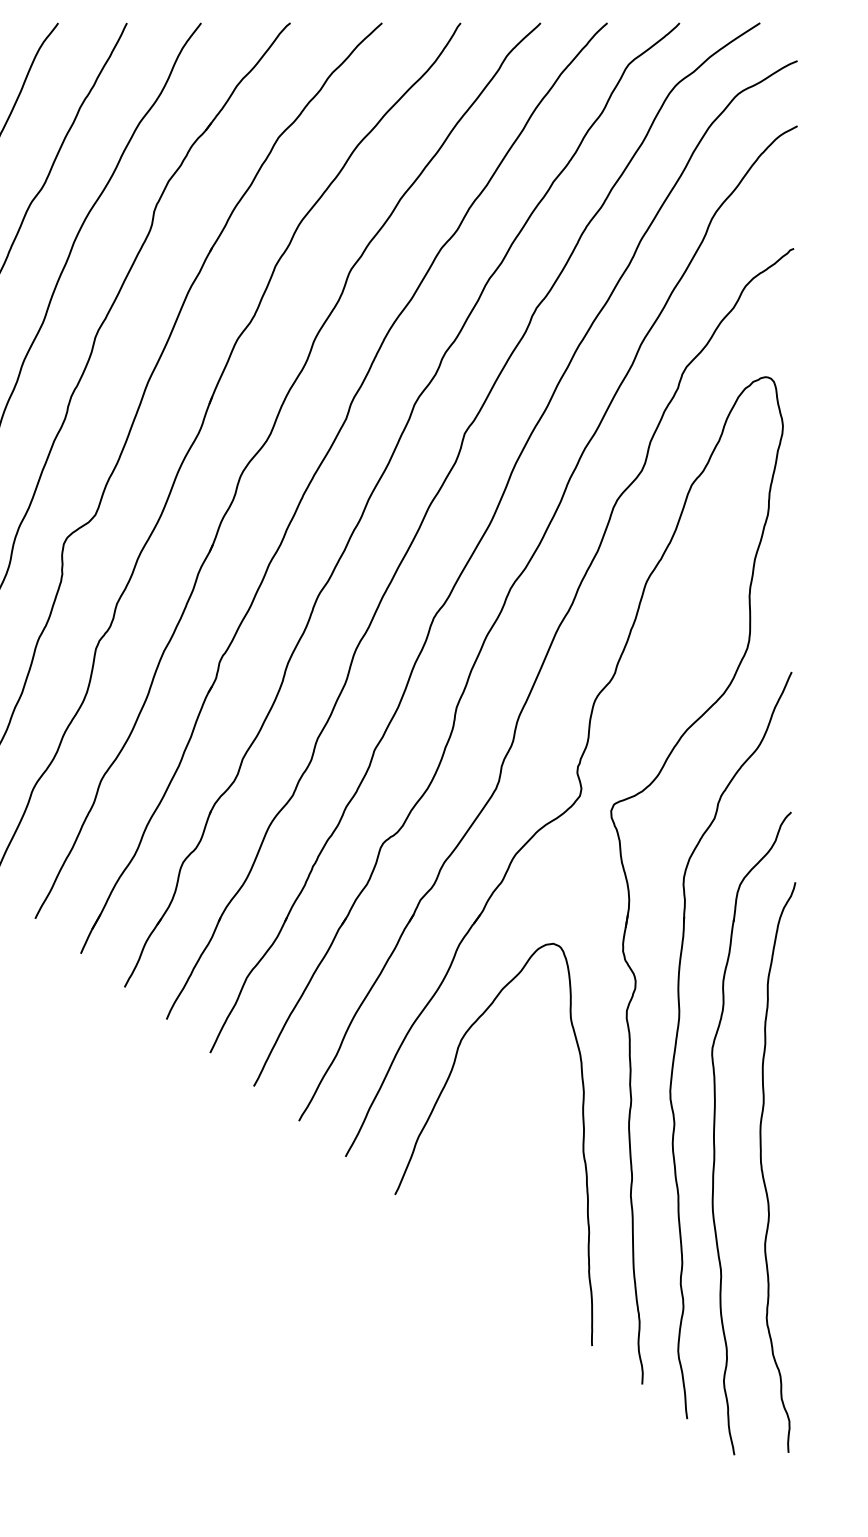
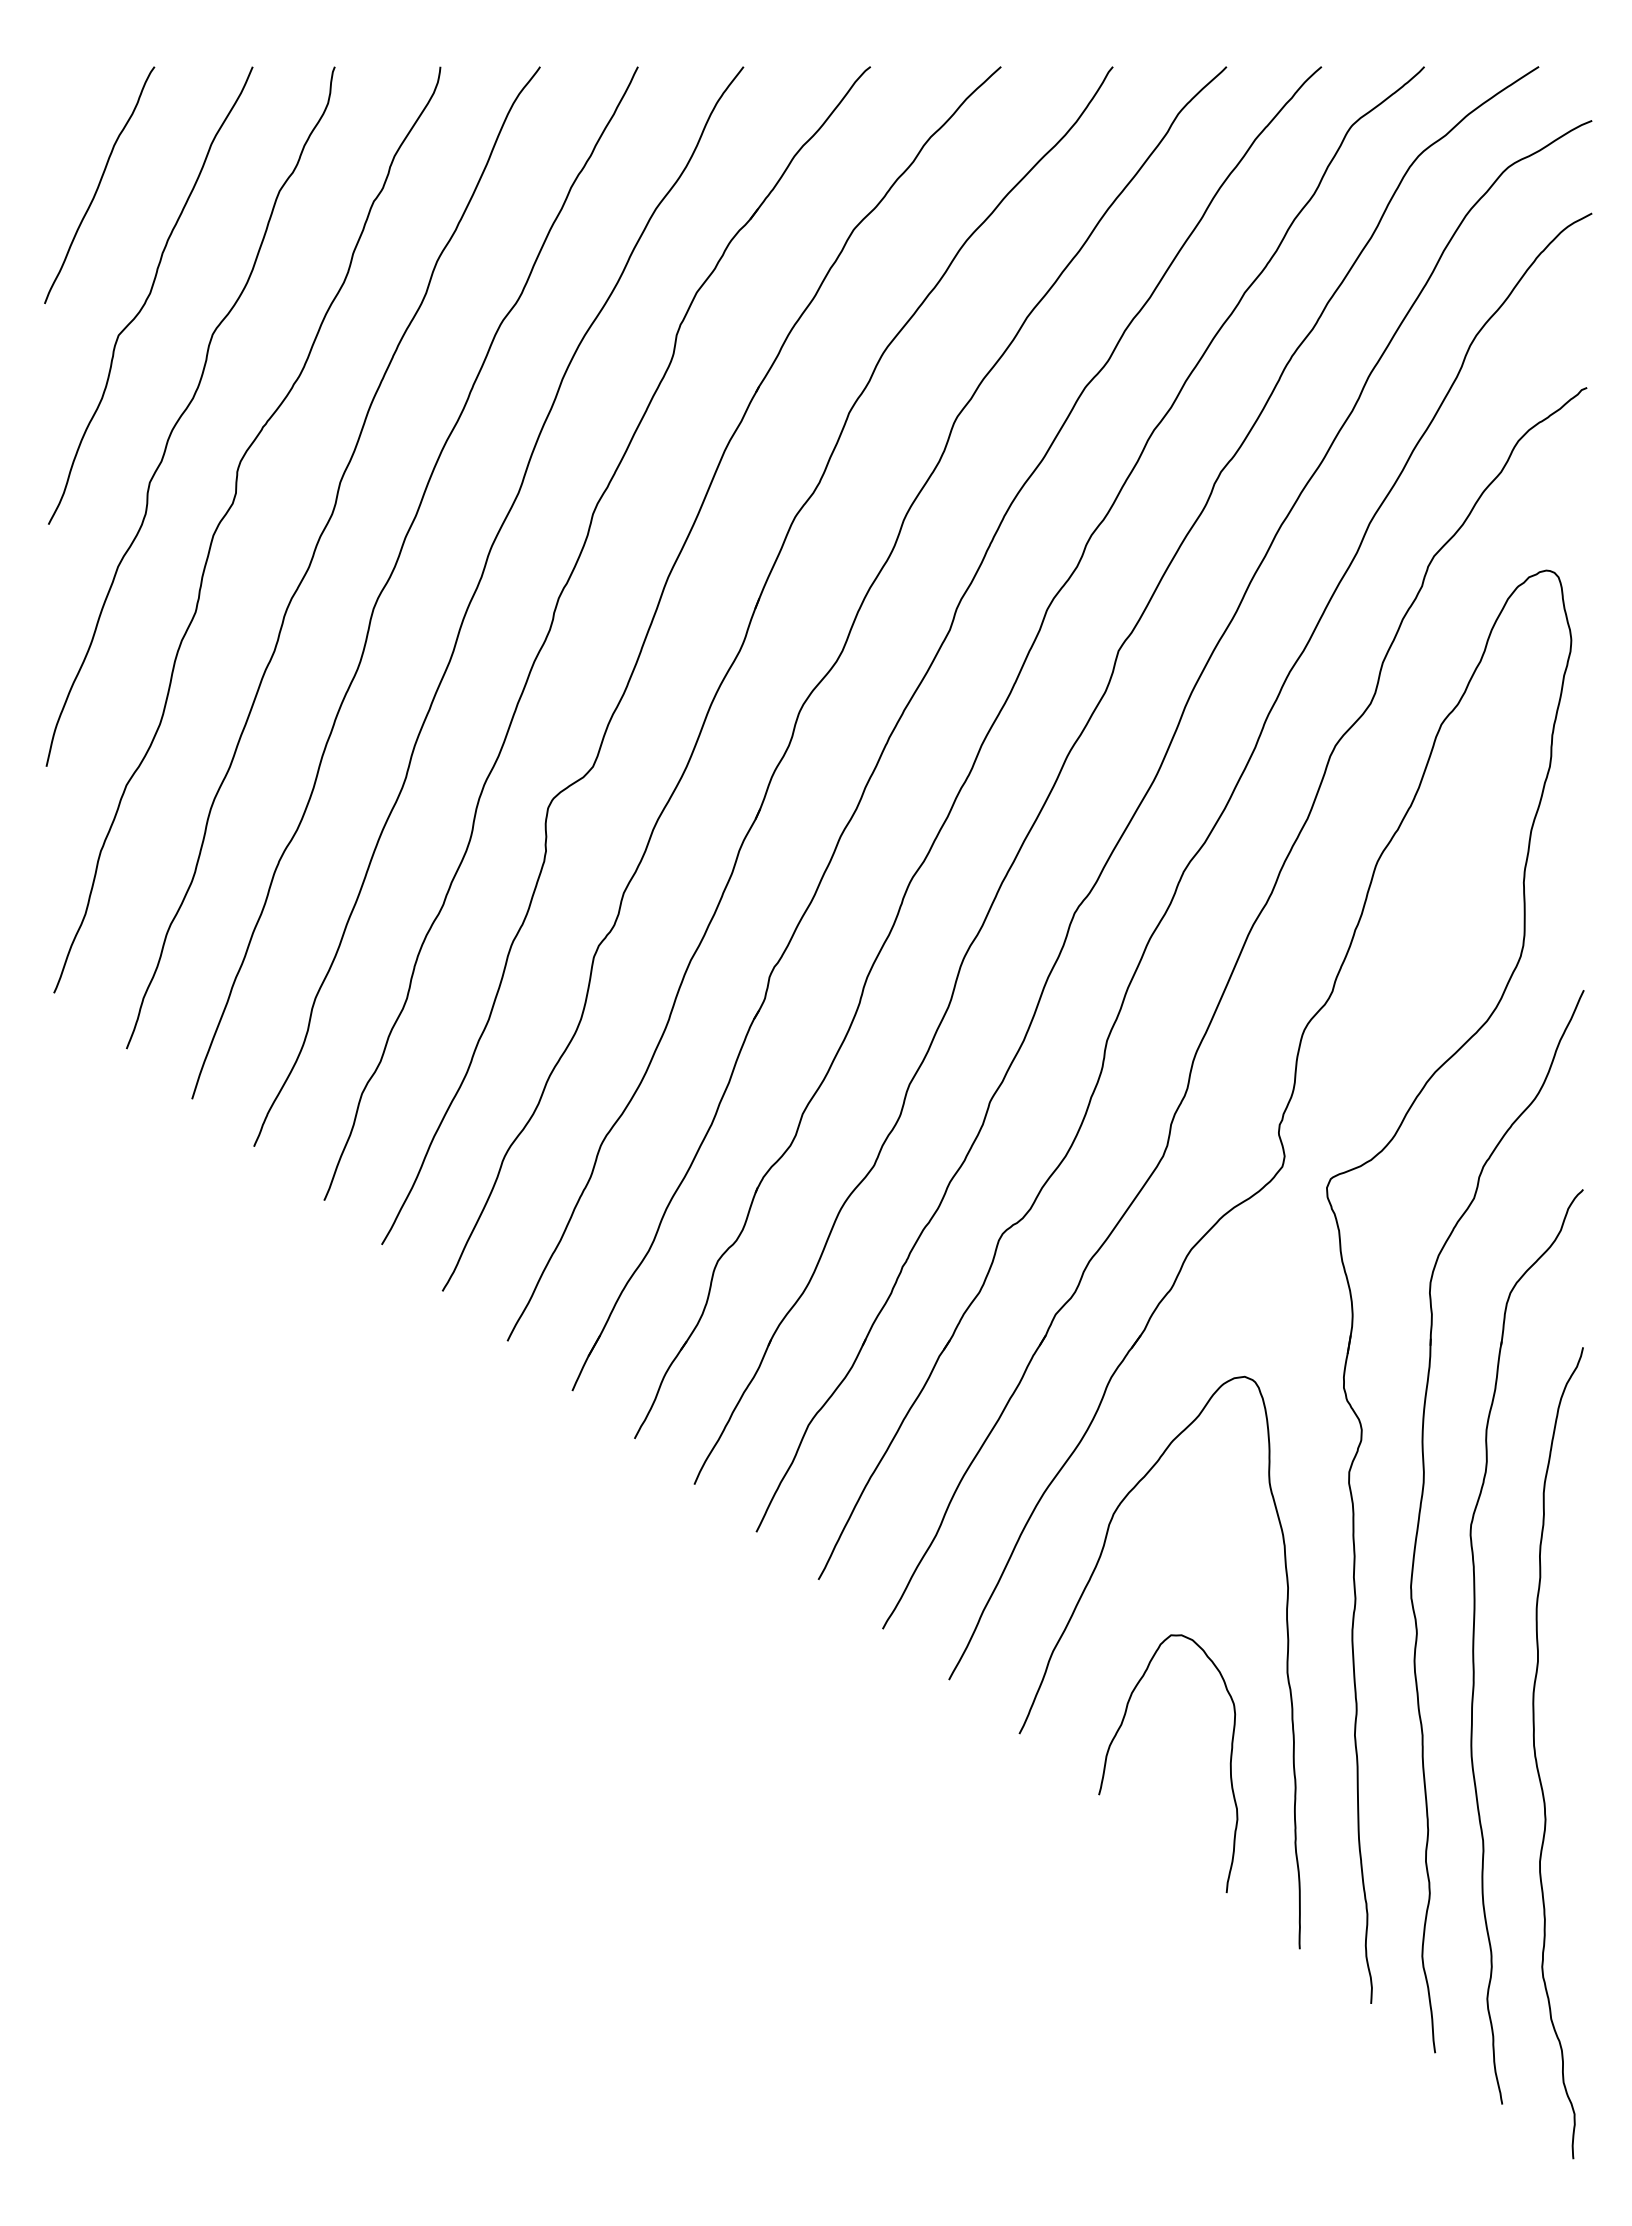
curve: (762, 1169) -> (1536, 1755), moved
curve: (462, 1197) -> (1115, 1737), added

